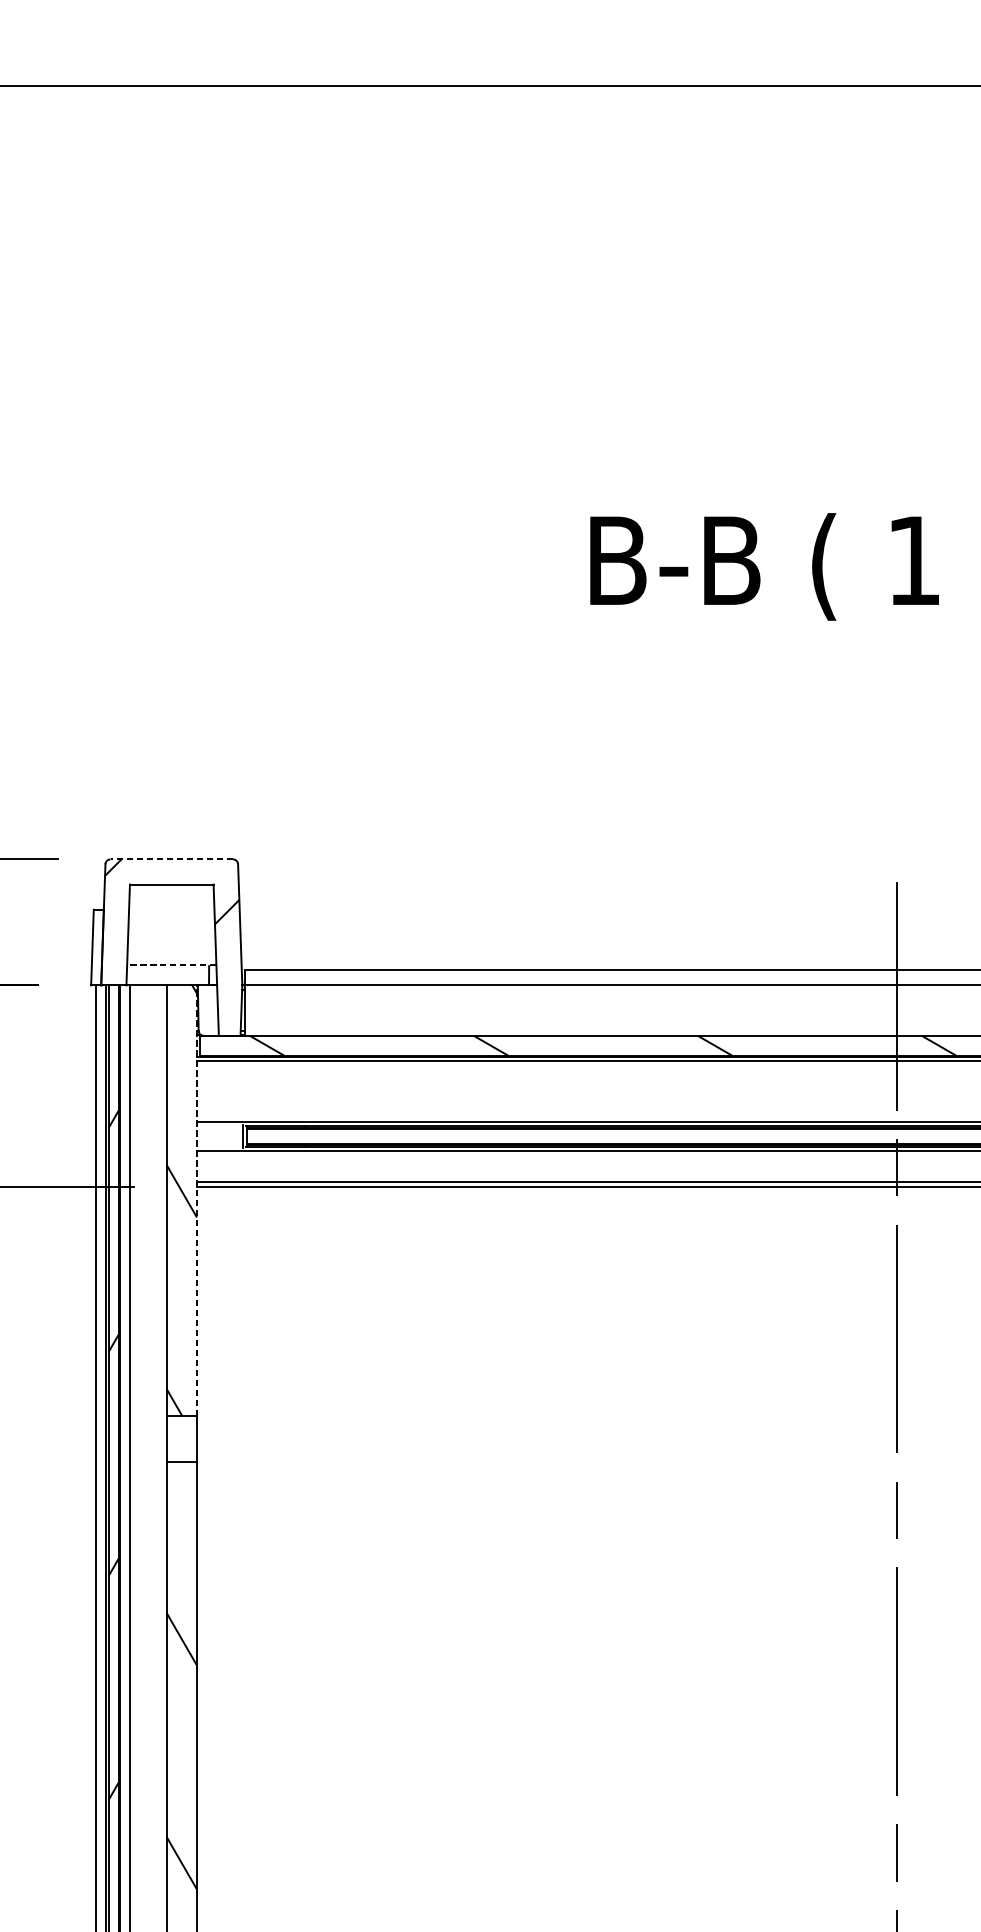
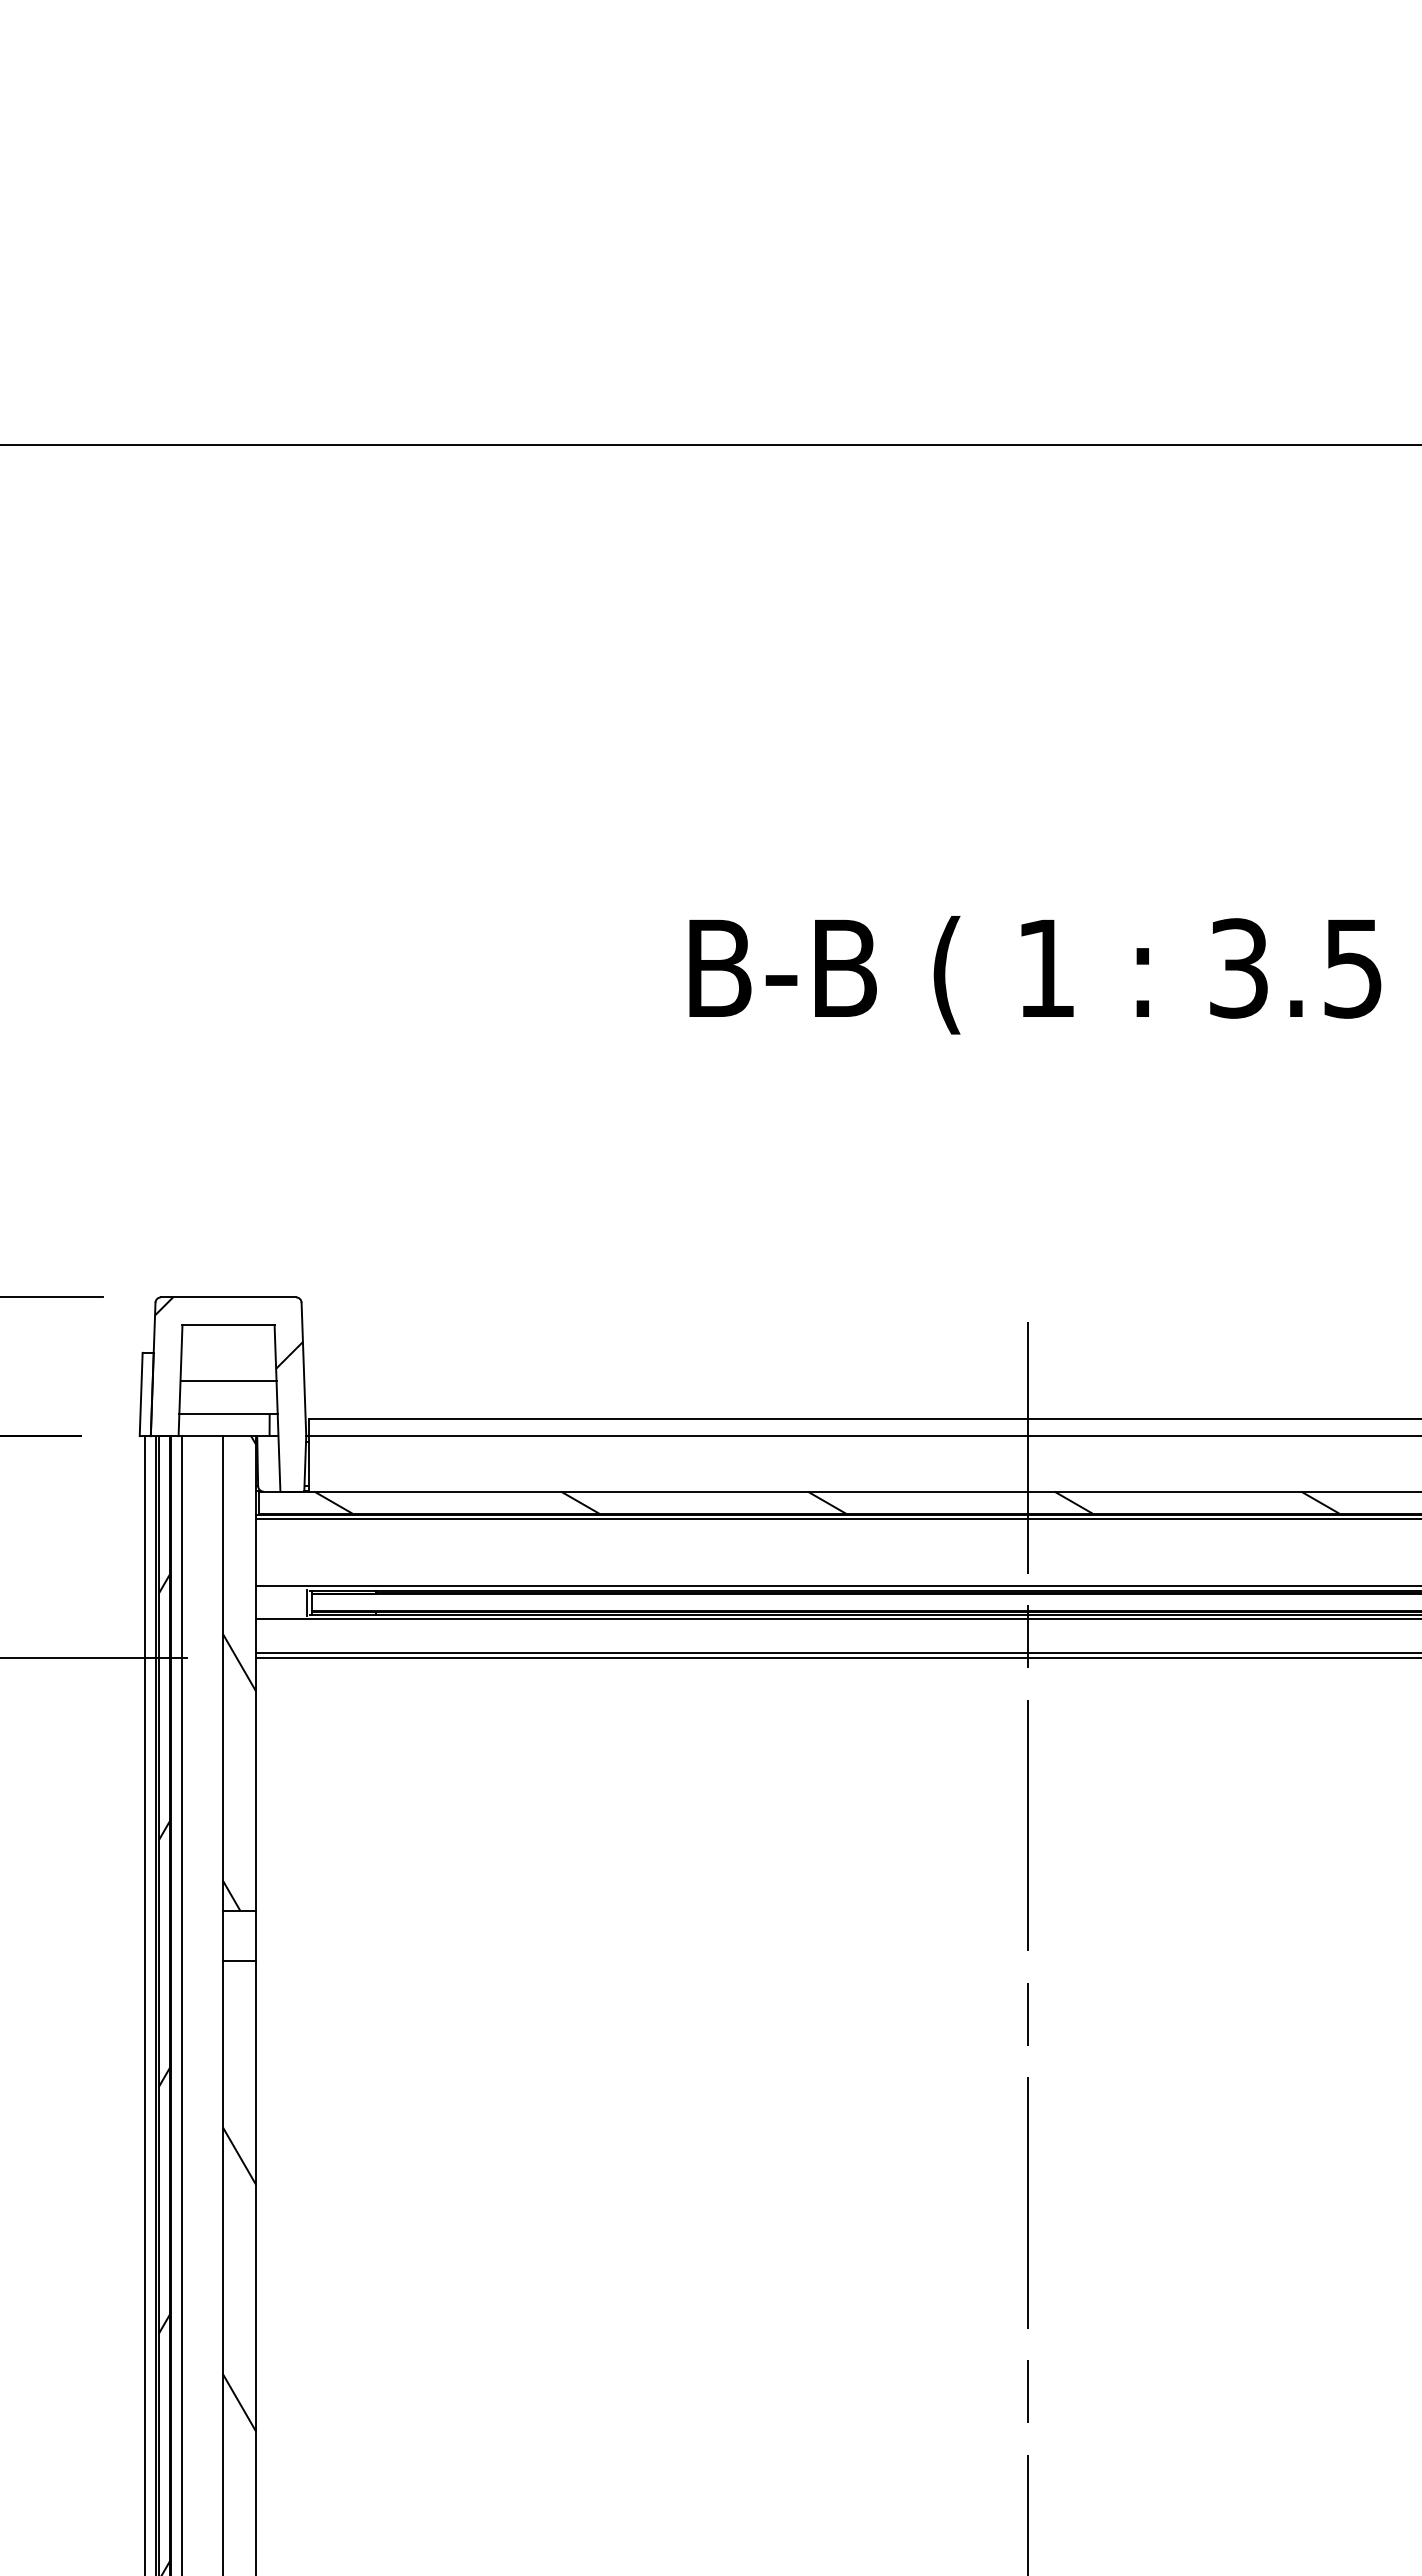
line: (171, 859) -> (228, 1297), dashed -> solid
line: (171, 934) -> (228, 1380), added
line: (171, 964) -> (228, 1413), dashed -> solid
line: (197, 1199) -> (256, 1672), dashed -> solid

